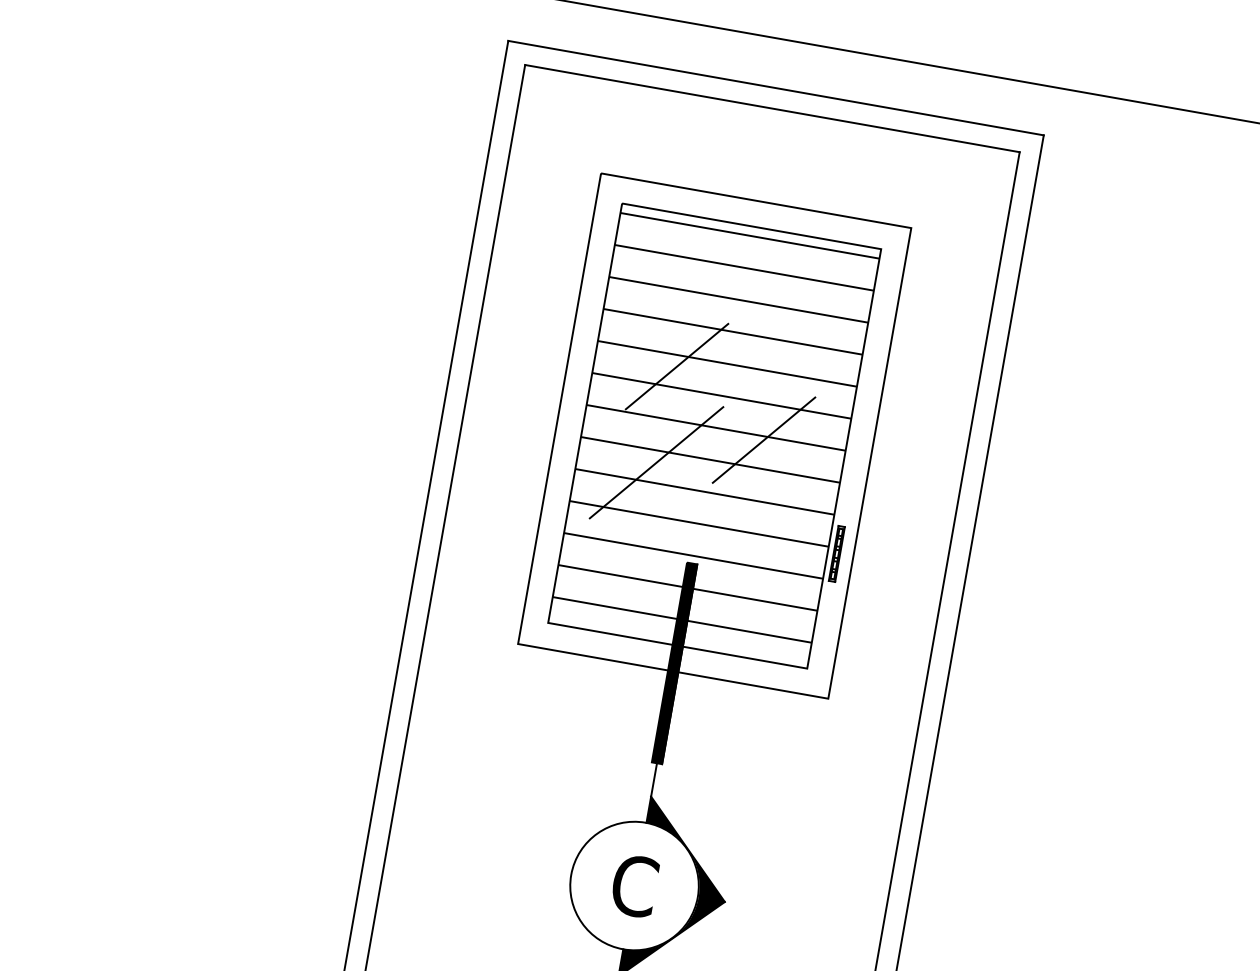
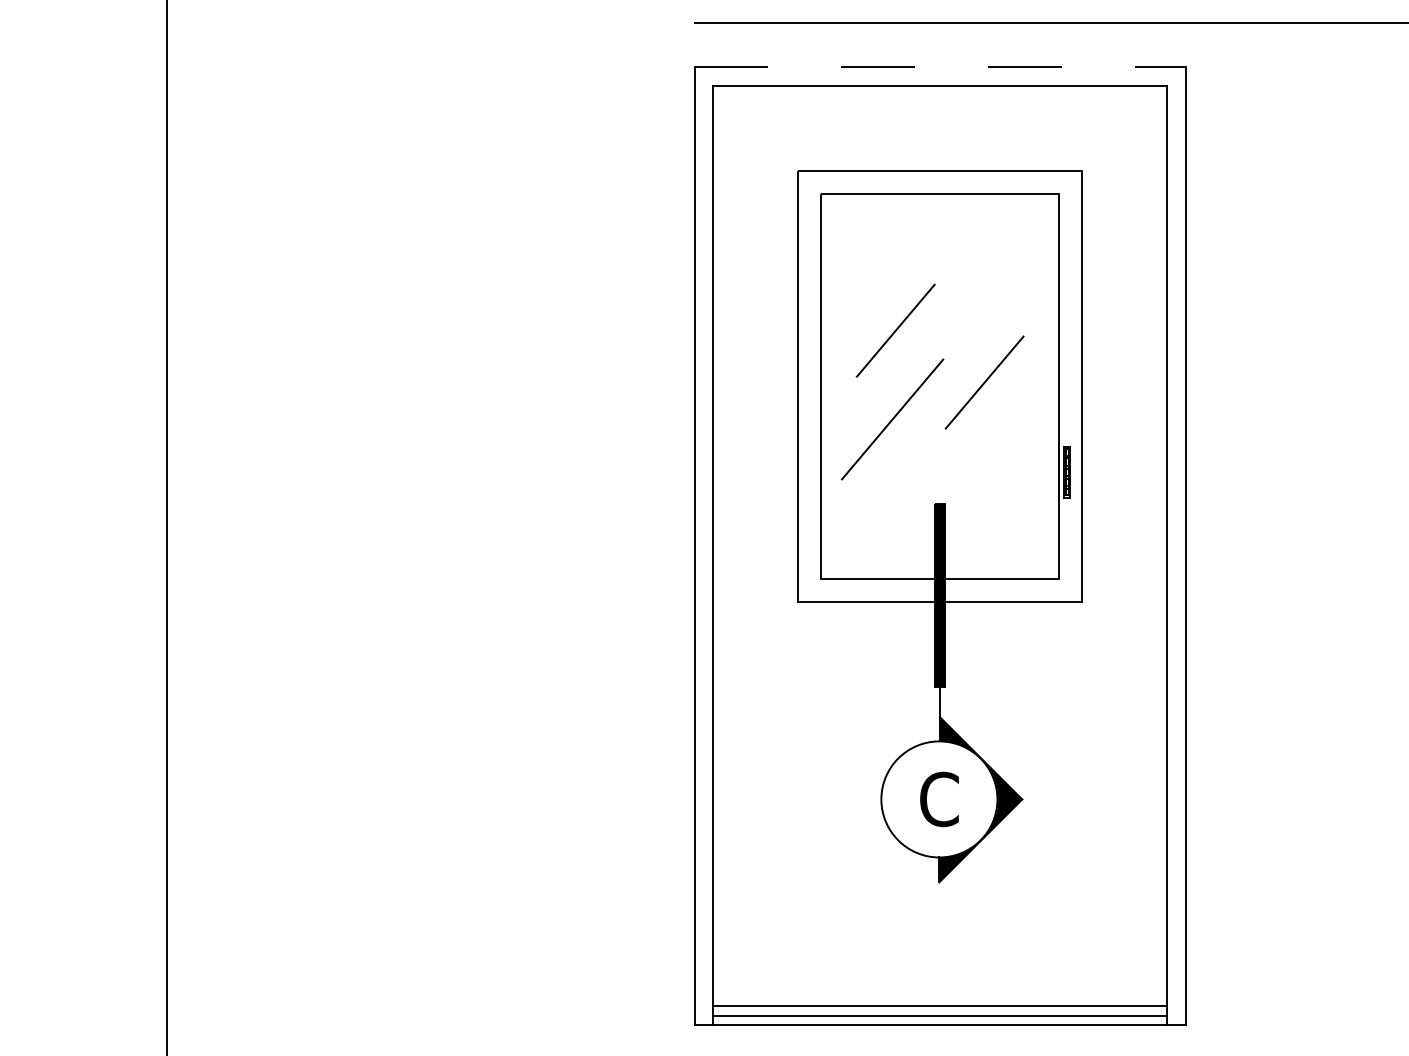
line: (776, 88) -> (940, 67), solid -> dashed
hatch: (715, 427) -> (939, 378), removed

